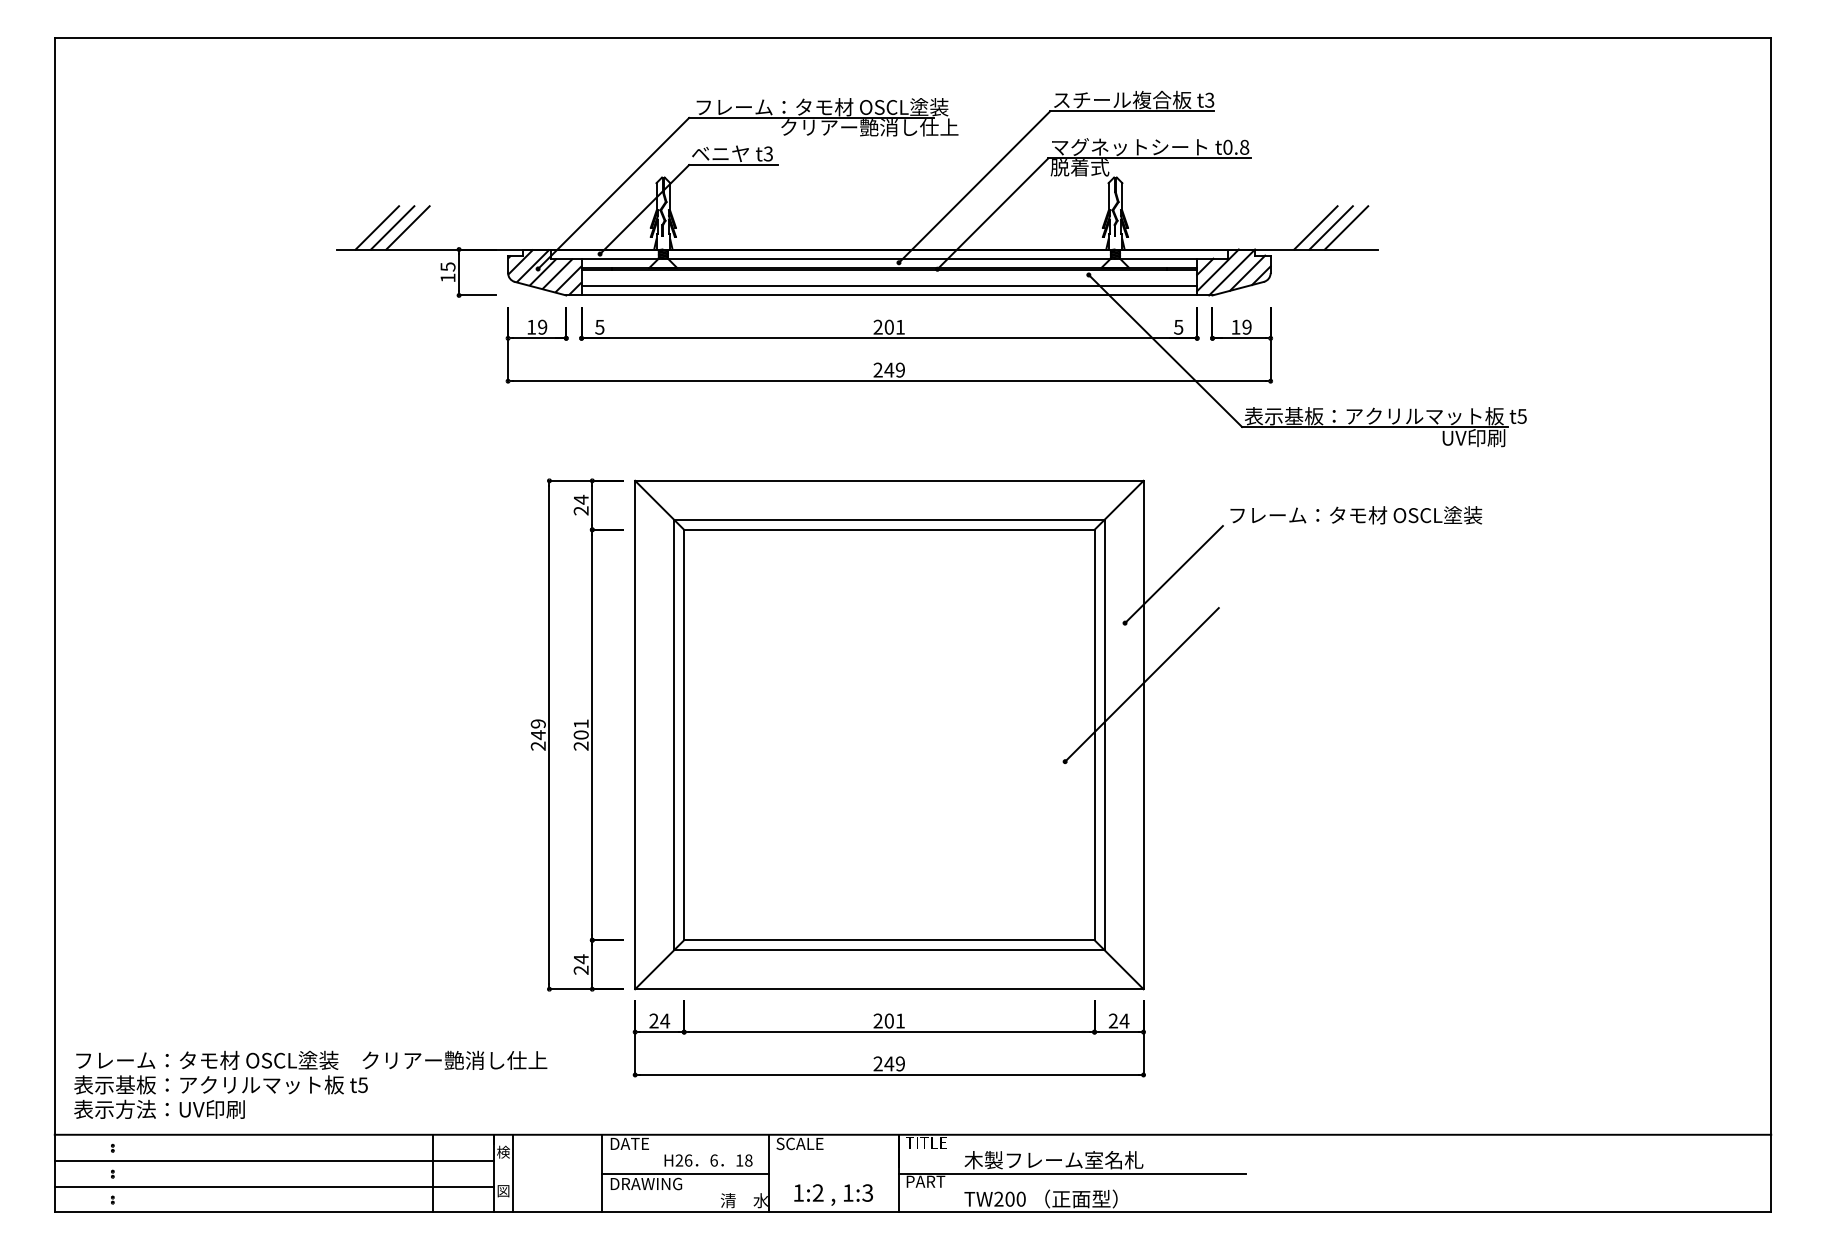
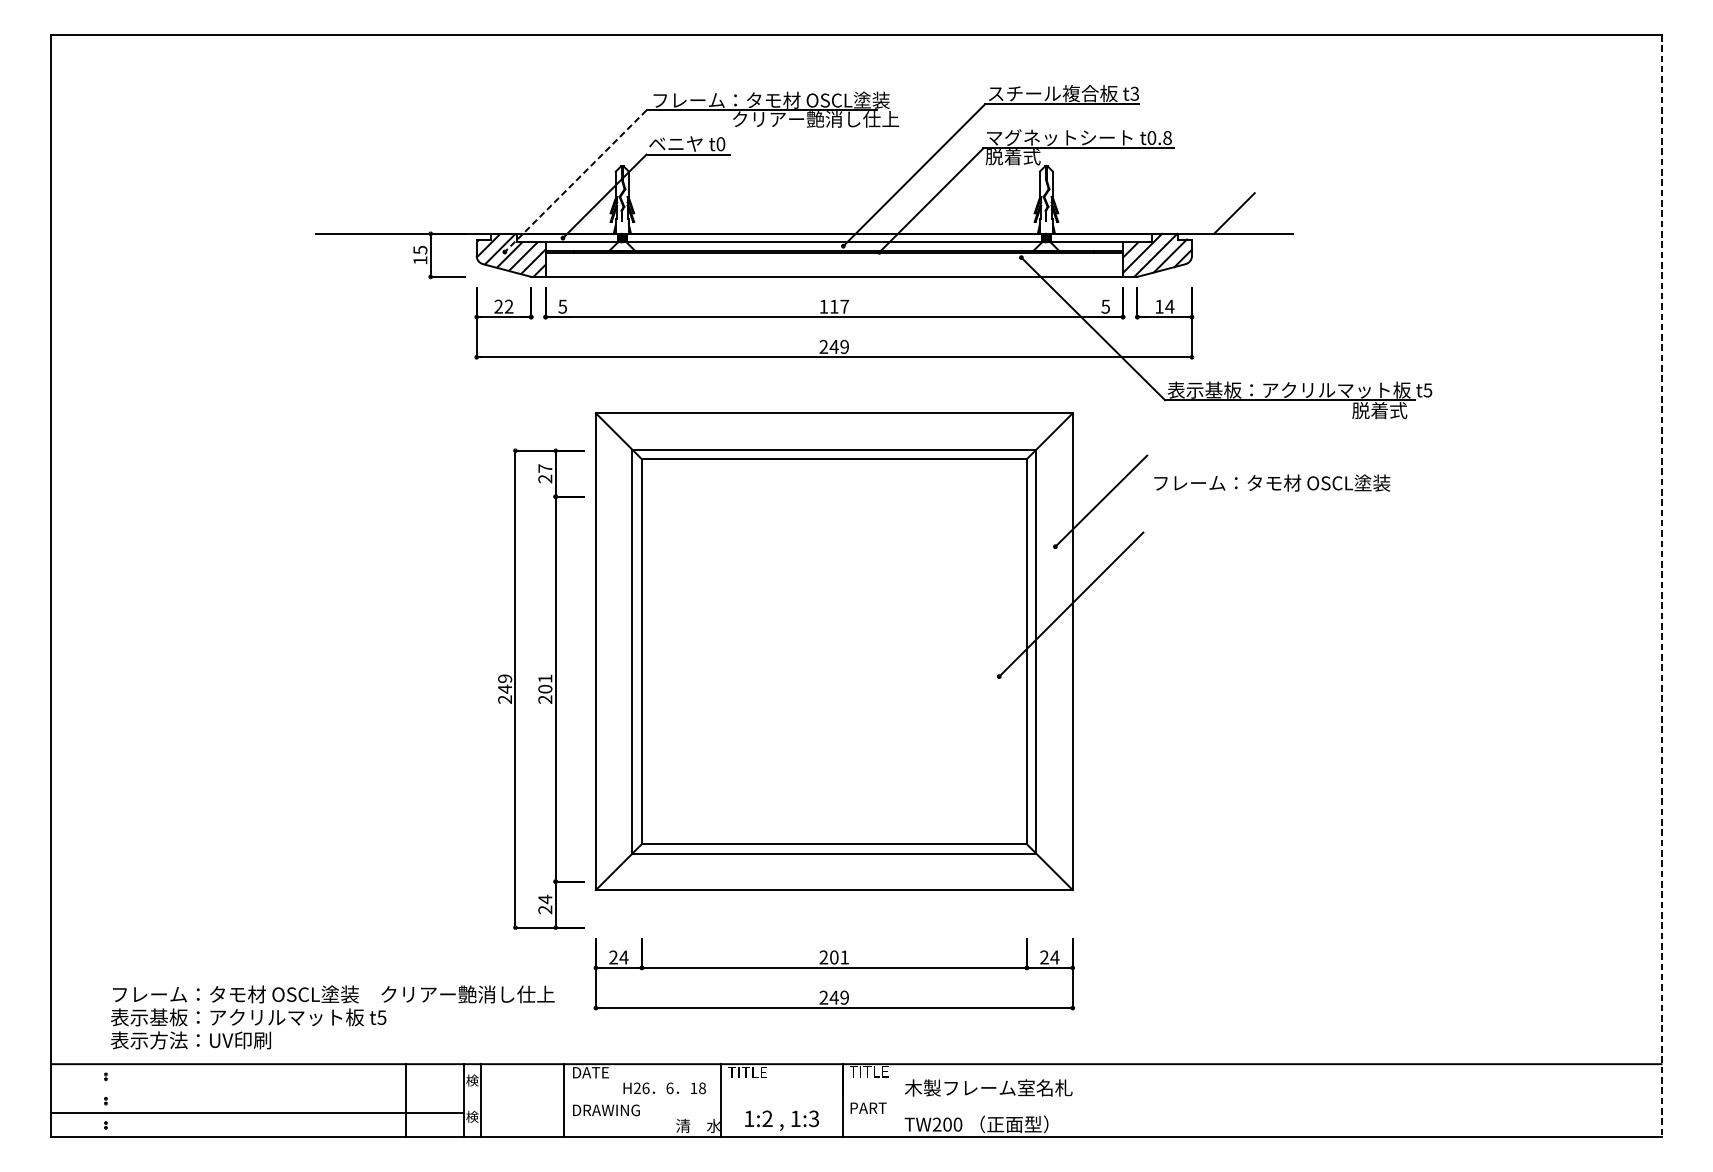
text: (768, 153) -> (720, 143), t3 -> t0
line: (613, 193) -> (575, 181), solid -> dashed
line: (377, 227) -> (354, 213), removed
line: (392, 227) -> (368, 213), removed
line: (407, 227) -> (382, 213), removed
line: (1330, 227) -> (1248, 213), removed
line: (1346, 227) -> (1263, 213), removed
line: (889, 285) -> (834, 267), removed
text: (537, 326) -> (504, 306), 19 -> 22
text: (889, 326) -> (834, 306), 201 -> 117
text: (1246, 326) -> (1169, 306), 19 -> 14
text: (1473, 437) -> (1382, 410), UV印刷 -> 脱着式
text: (581, 499) -> (545, 468), 24 -> 27
line: (1771, 625) -> (1661, 586), solid -> dashed
part: (928, 734) -> (871, 651), moved
text: (310, 1084) -> (332, 1017), moved
text: (799, 1143) -> (750, 1072), SCALE -> TITLE
line: (274, 1160) -> (257, 1088), removed
line: (684, 1173) -> (642, 1100), removed
line: (1072, 1173) -> (1006, 1100), removed
text: (503, 1190) -> (472, 1116), 図 -> 検

